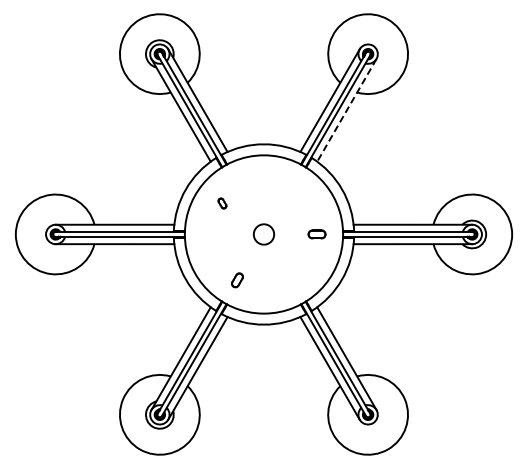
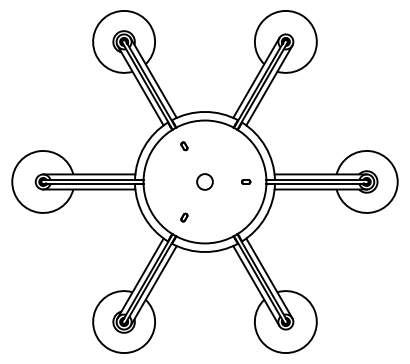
line: (346, 110) -> (269, 85), dashed -> solid
part: (222, 203) -> (184, 146), moved
part: (316, 234) -> (245, 182), size x0.62
part: (237, 280) -> (184, 217), size x0.71

